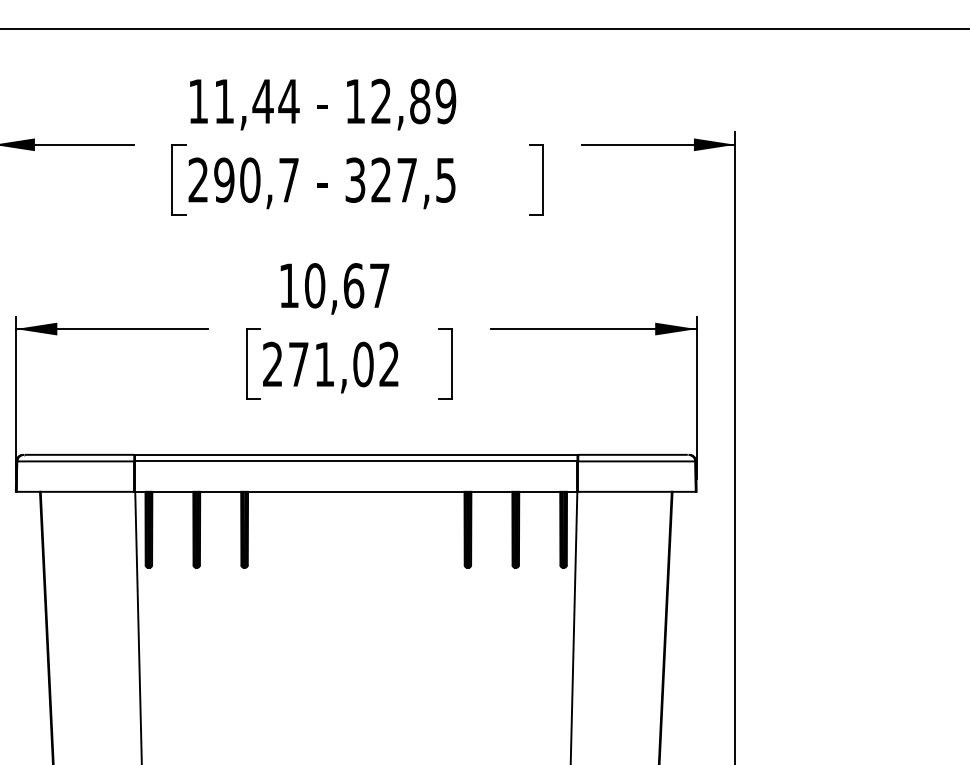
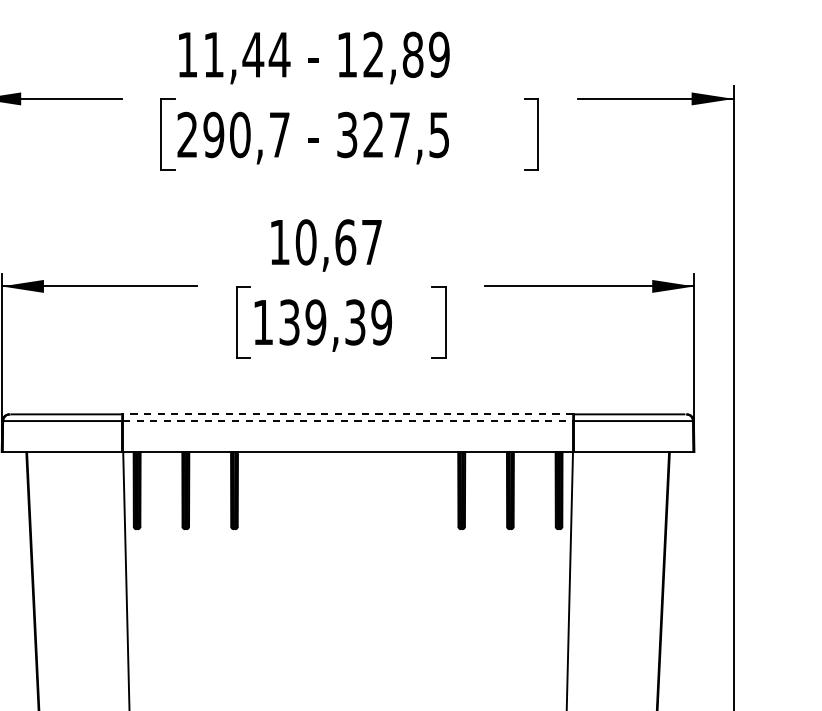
text: (331, 364) -> (322, 322), 271,02 -> 139,39
line: (355, 454) -> (347, 414), solid -> dashed
line: (356, 461) -> (348, 421), solid -> dashed

